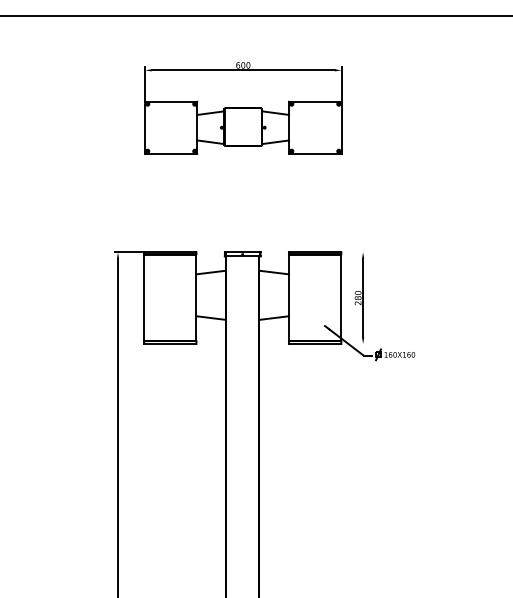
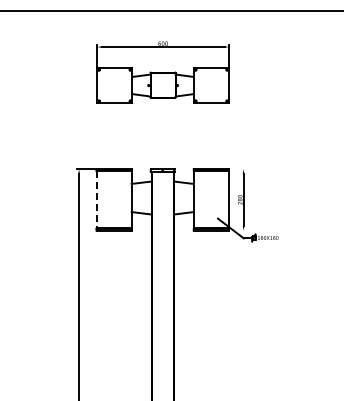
line: (143, 297) -> (96, 199), solid -> dashed

